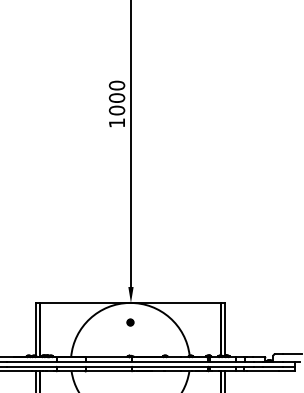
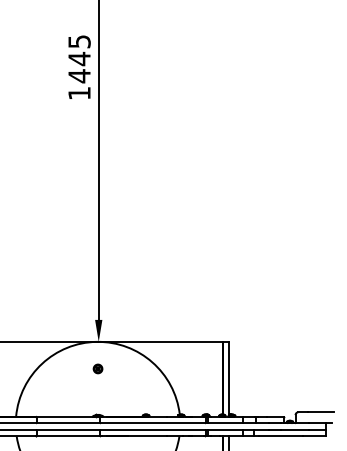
text: (116, 97) -> (78, 58), 1000 -> 1445

